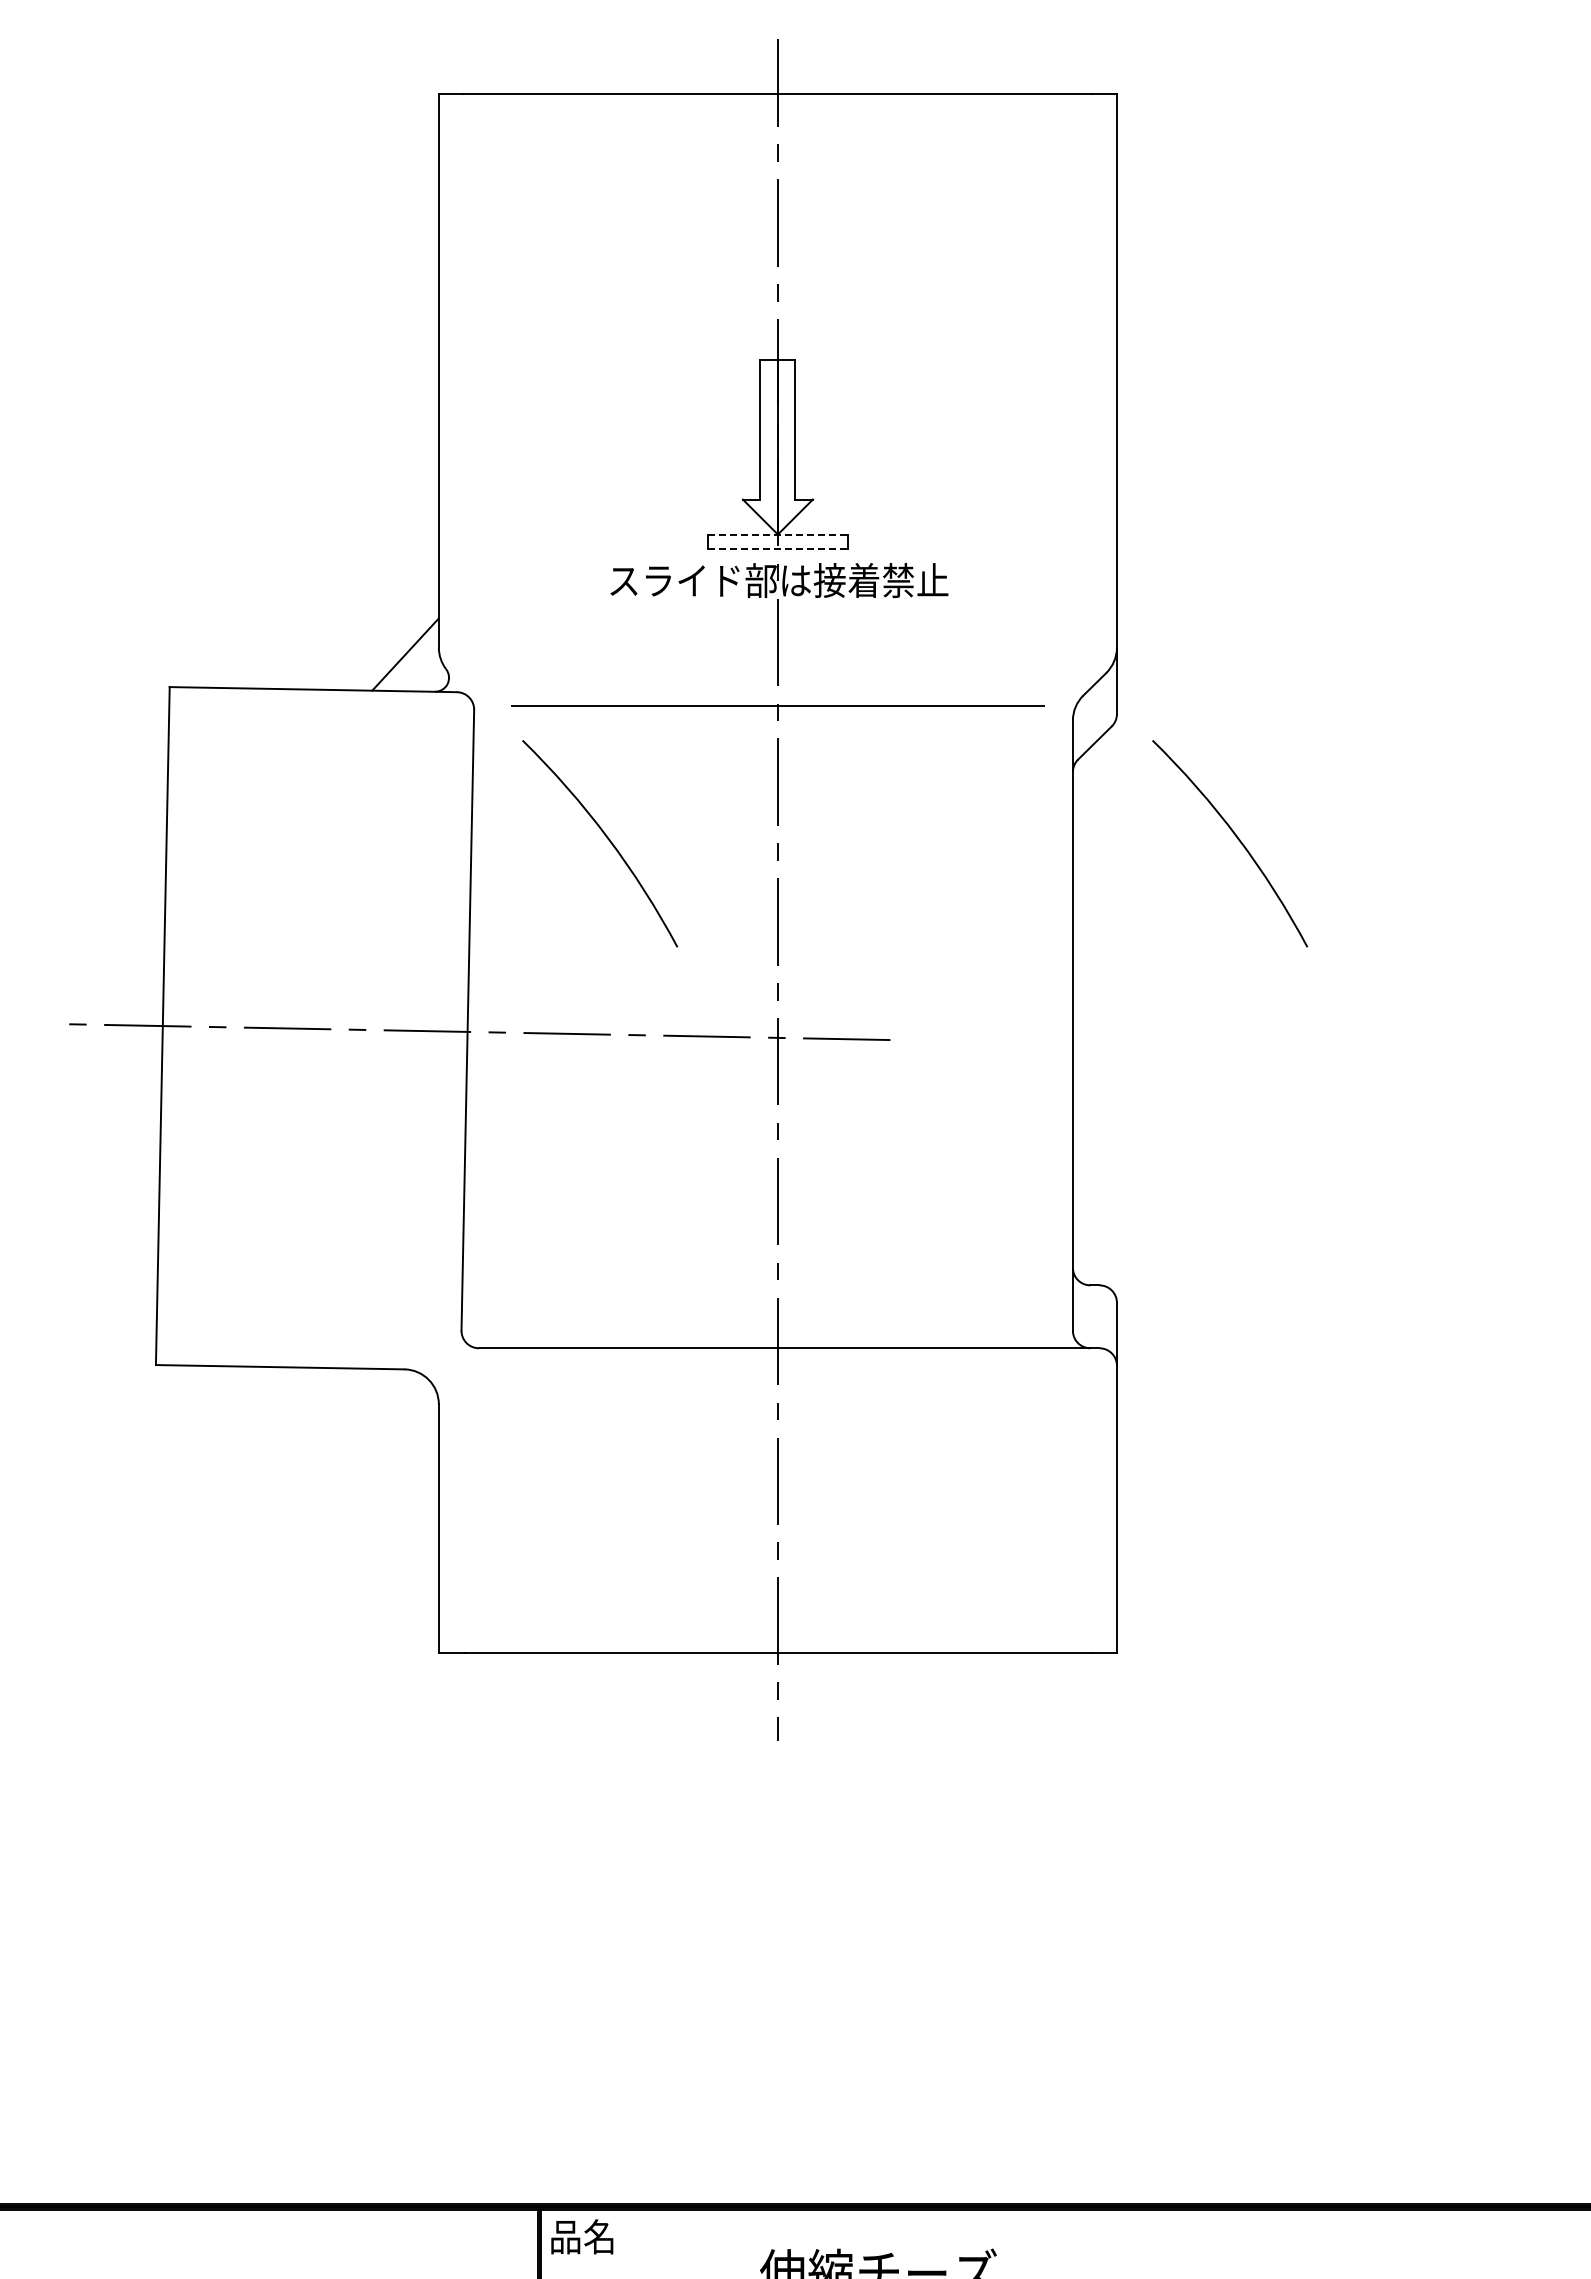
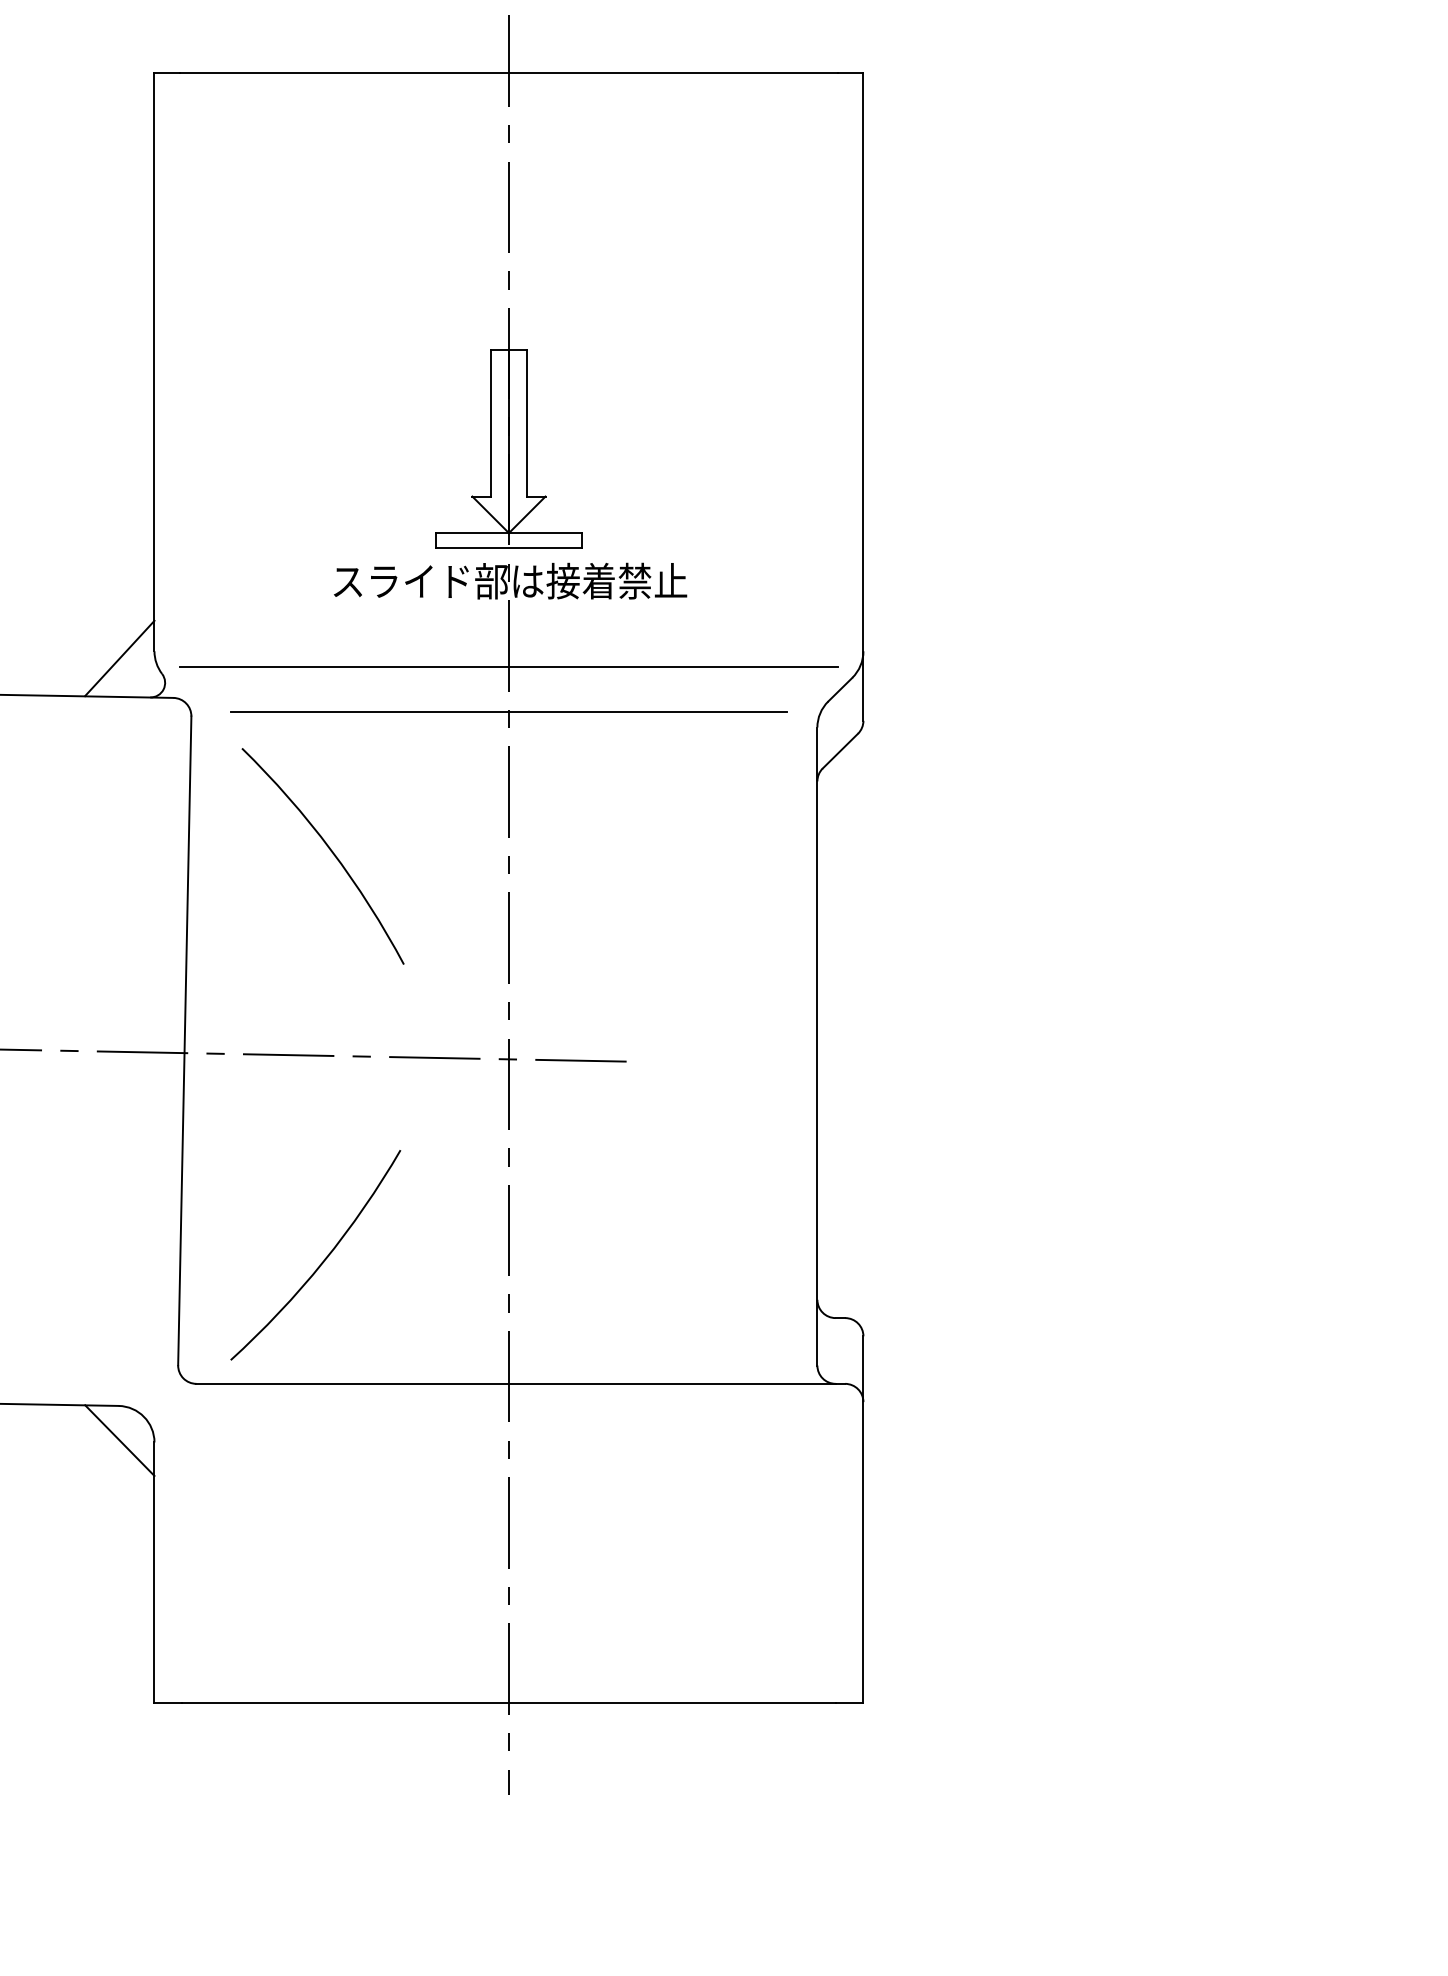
line: (777, 534) -> (508, 533), dashed -> solid
line: (777, 548) -> (508, 547), dashed -> solid
line: (777, 662) -> (508, 666), added
arc: (1237, 839) -> (989, 851), removed
arc: (600, 1229) -> (323, 1259), added
line: (405, 1402) -> (119, 1440), added

